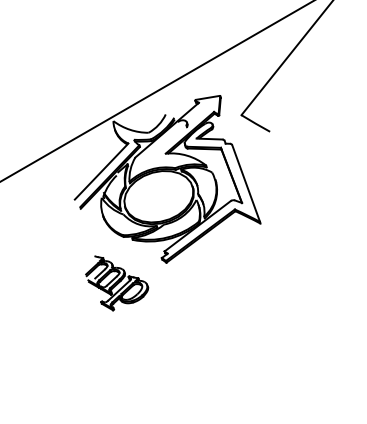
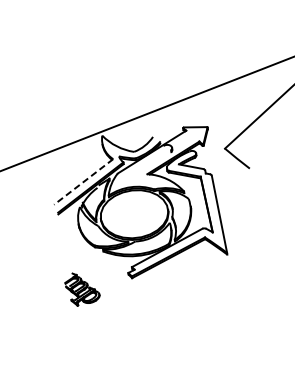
line: (101, 171) -> (83, 181), solid -> dashed
part: (117, 283) -> (82, 290), size x0.6

